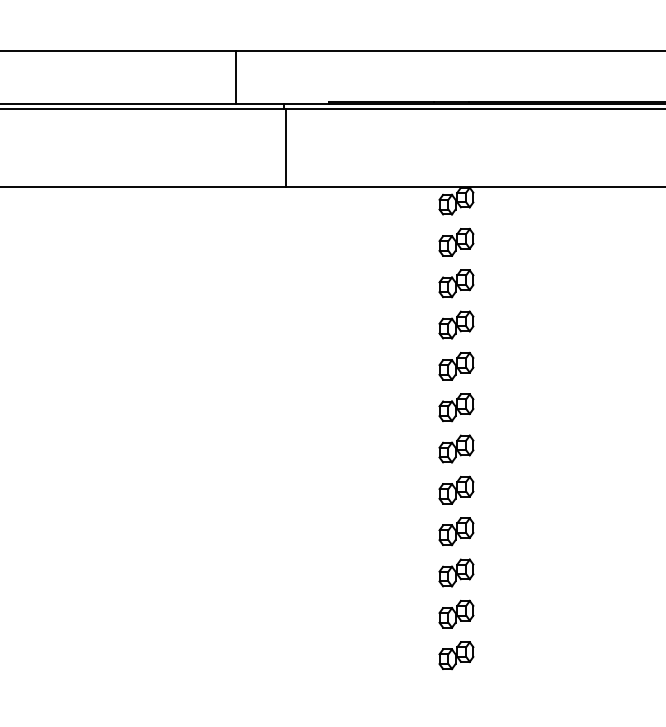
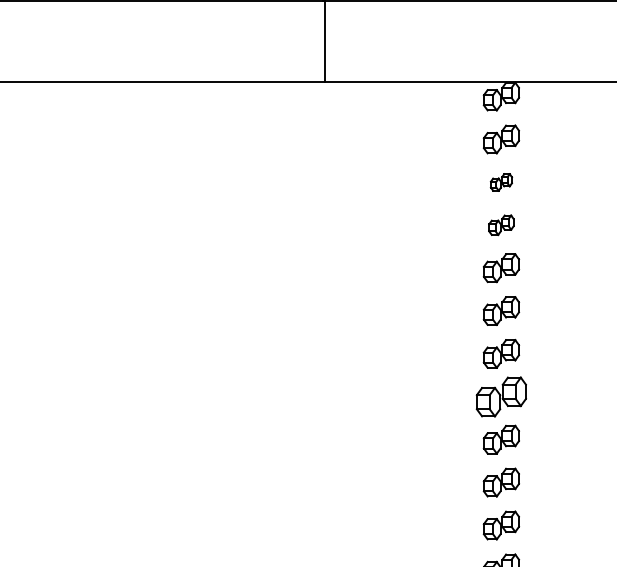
part: (456, 283) -> (501, 182), size x0.6
part: (456, 324) -> (501, 224), size x0.7
part: (456, 489) -> (501, 395), size x1.4

